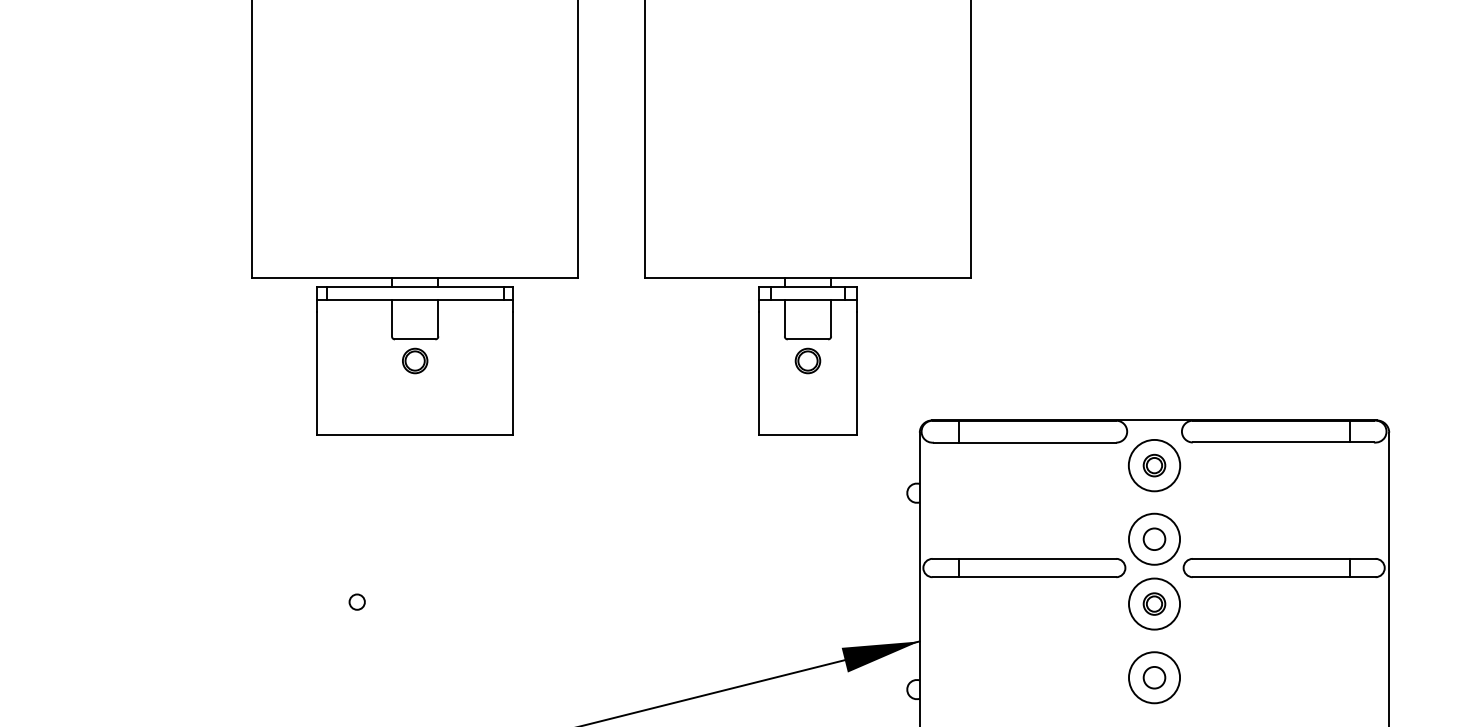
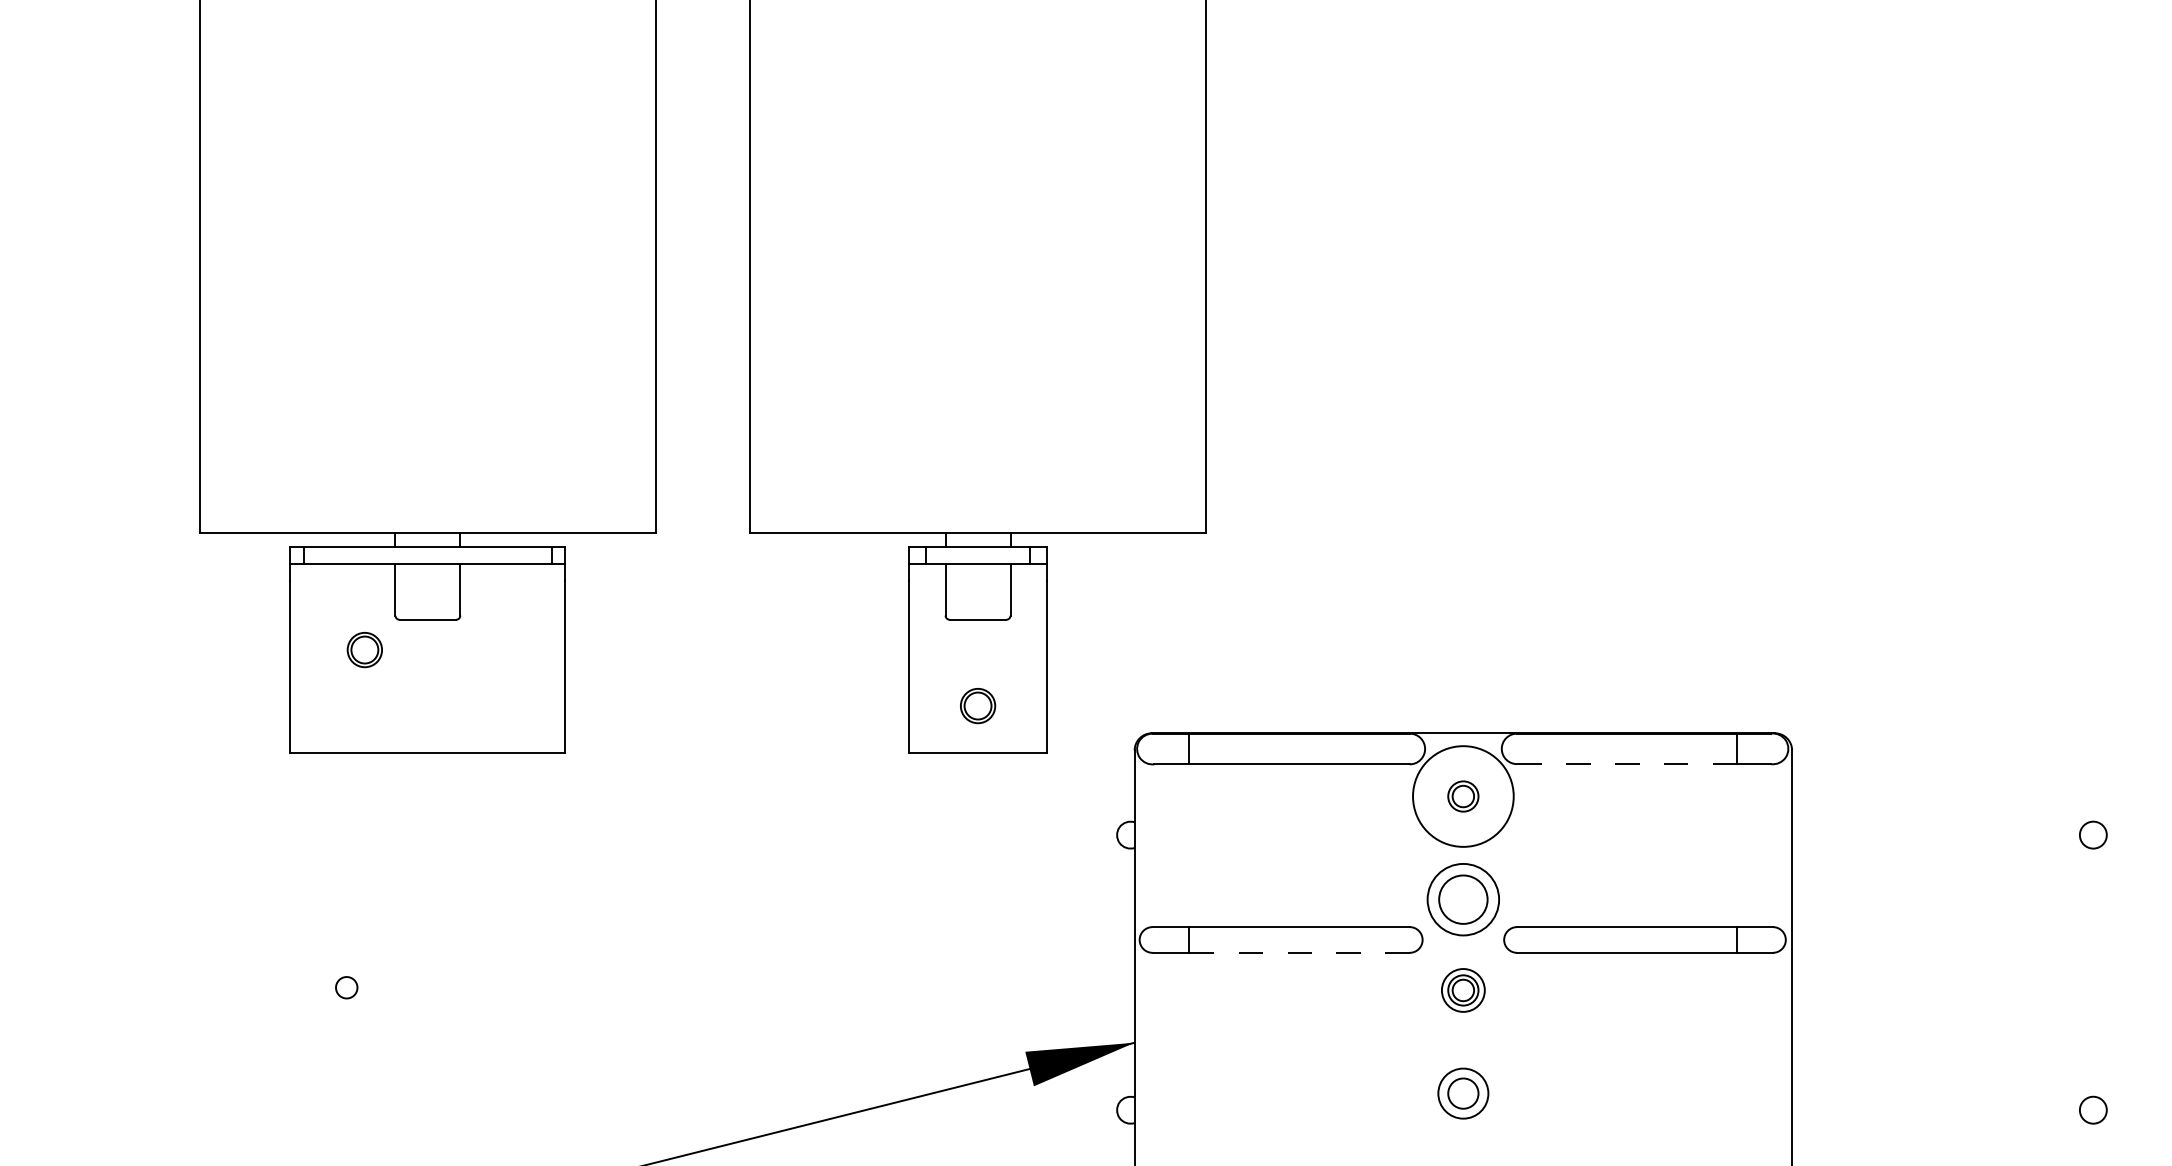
part: (414, 361) -> (364, 650), moved
part: (808, 361) -> (978, 706), moved
line: (1270, 442) -> (1626, 764), solid -> dashed
circle: (1154, 465) -> (1463, 796), size x1.4
circle: (1154, 539) -> (1463, 899), size x1.6
line: (1037, 576) -> (1299, 952), solid -> dashed
circle: (1154, 604) -> (1463, 990), size x0.6
circle: (1154, 677) -> (1463, 1093), size x0.7

